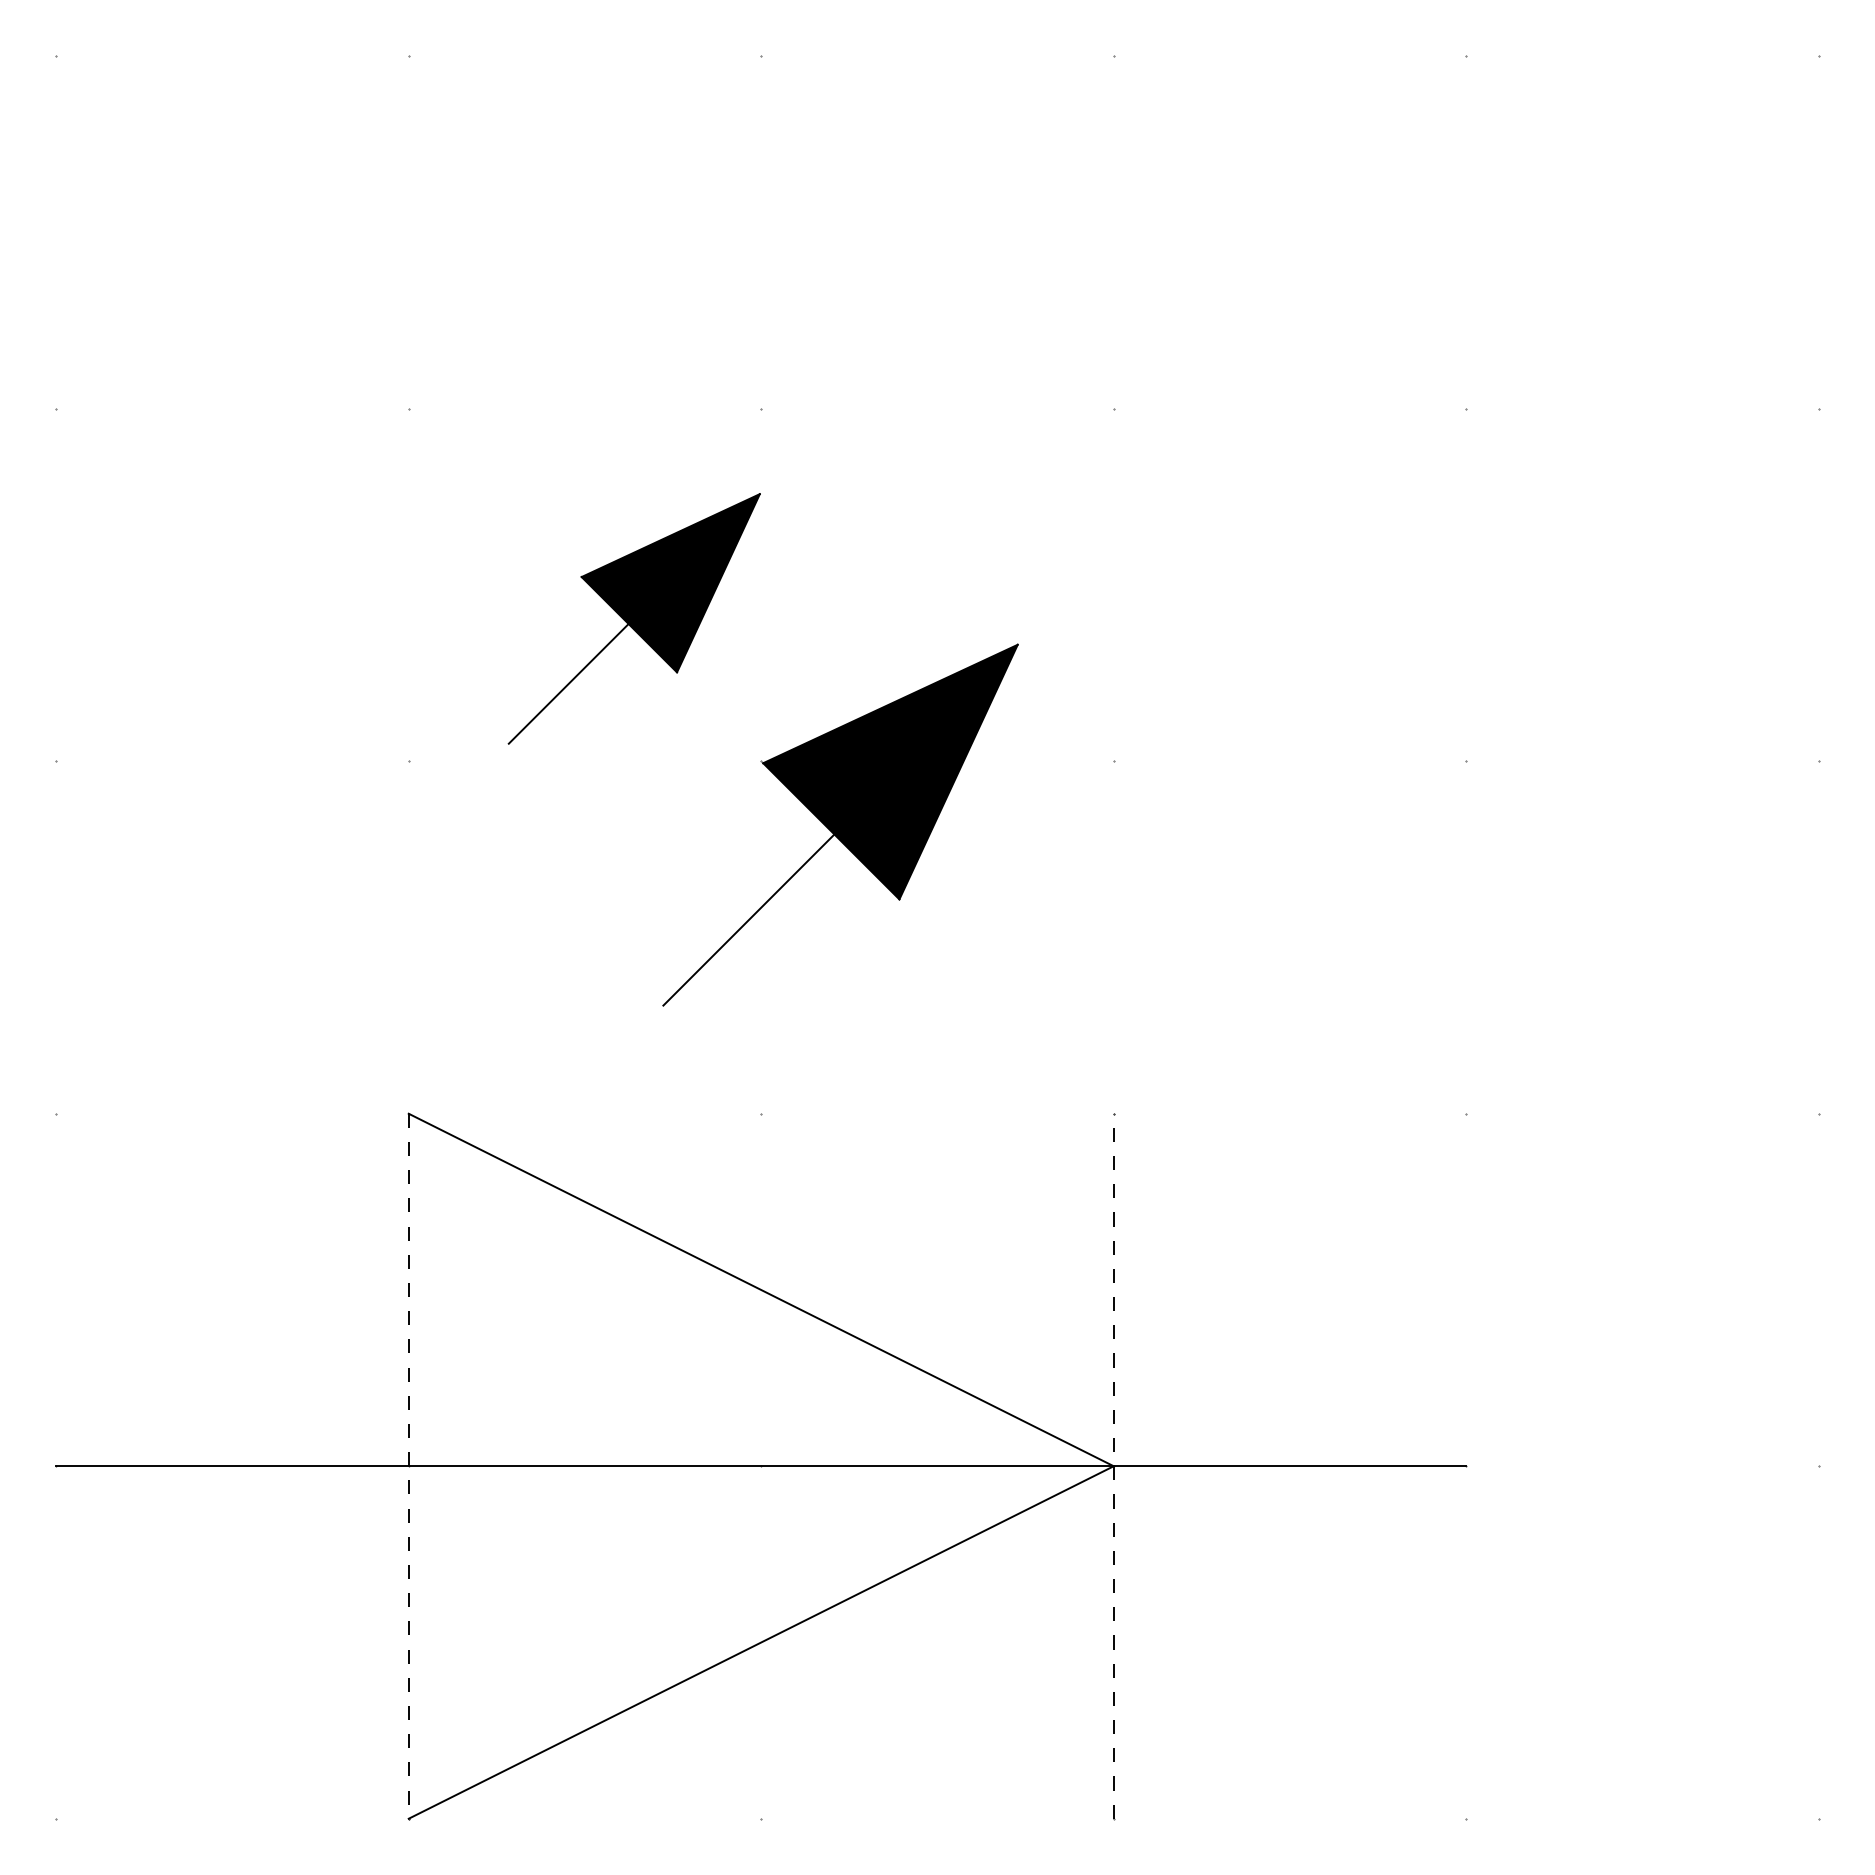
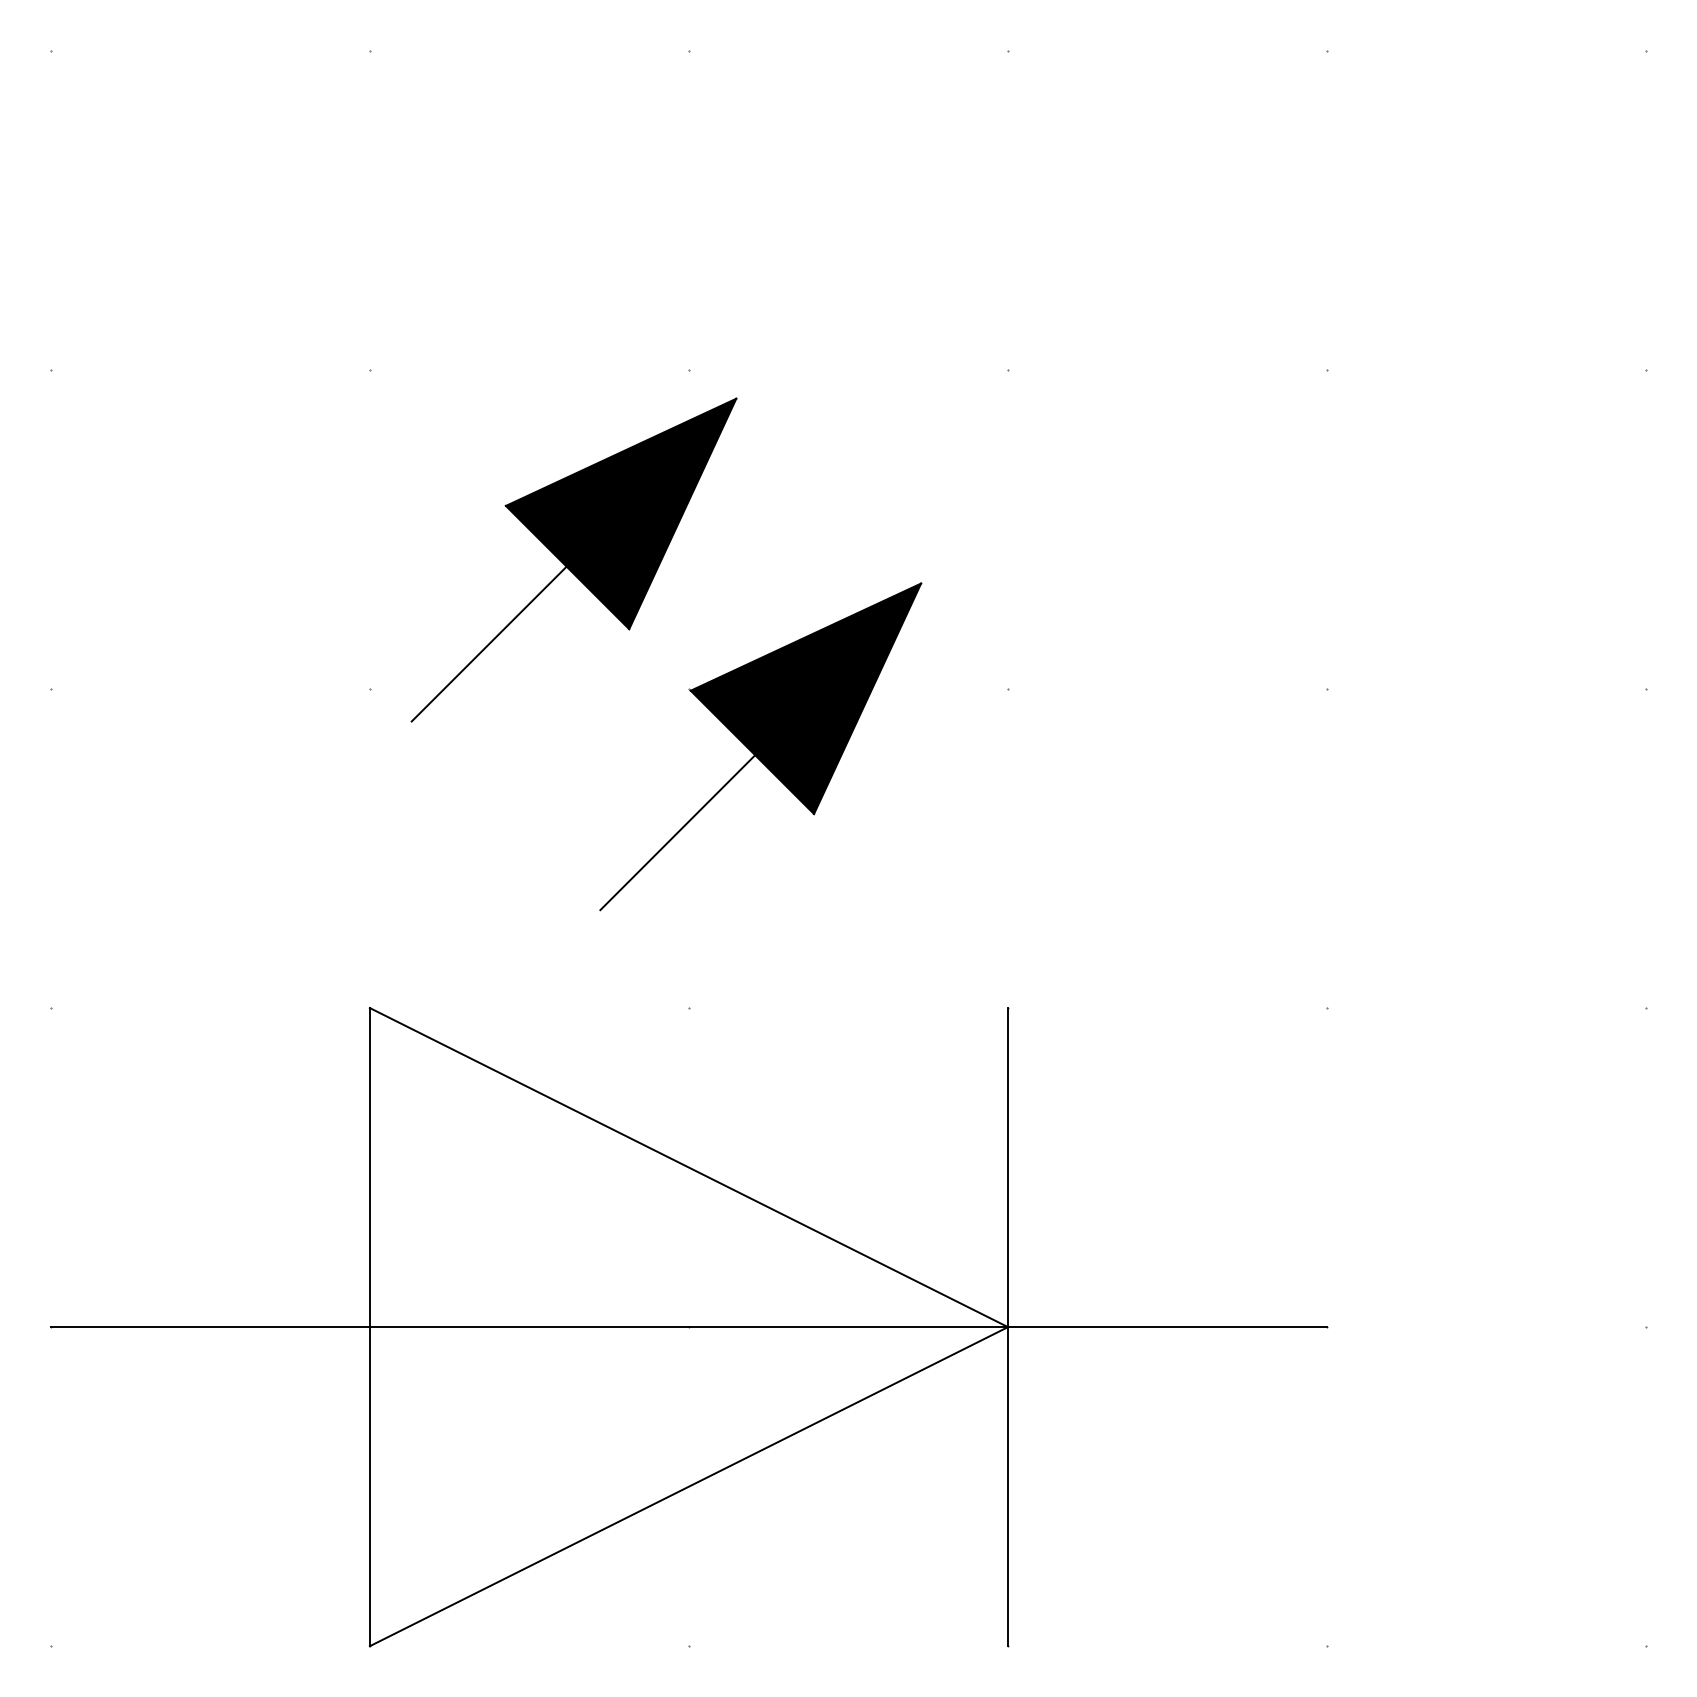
part: (634, 618) -> (574, 559), size x1.43
line: (1113, 1465) -> (1007, 1326), dashed -> solid
line: (408, 1466) -> (369, 1327), dashed -> solid

